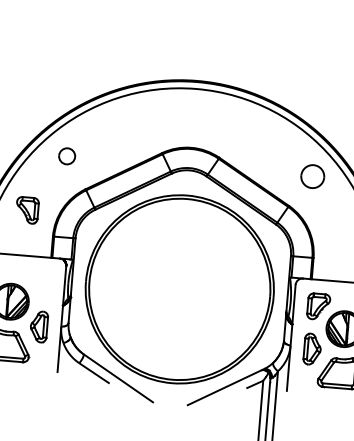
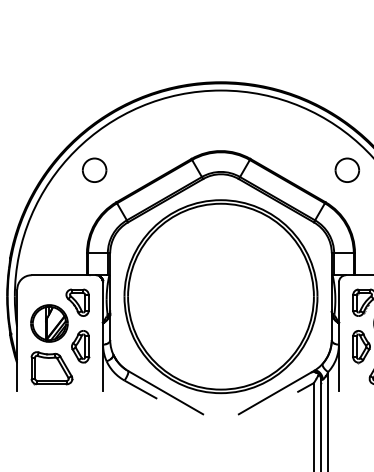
part: (66, 155) -> (94, 169), size x1.43
part: (27, 210) -> (77, 302), moved

